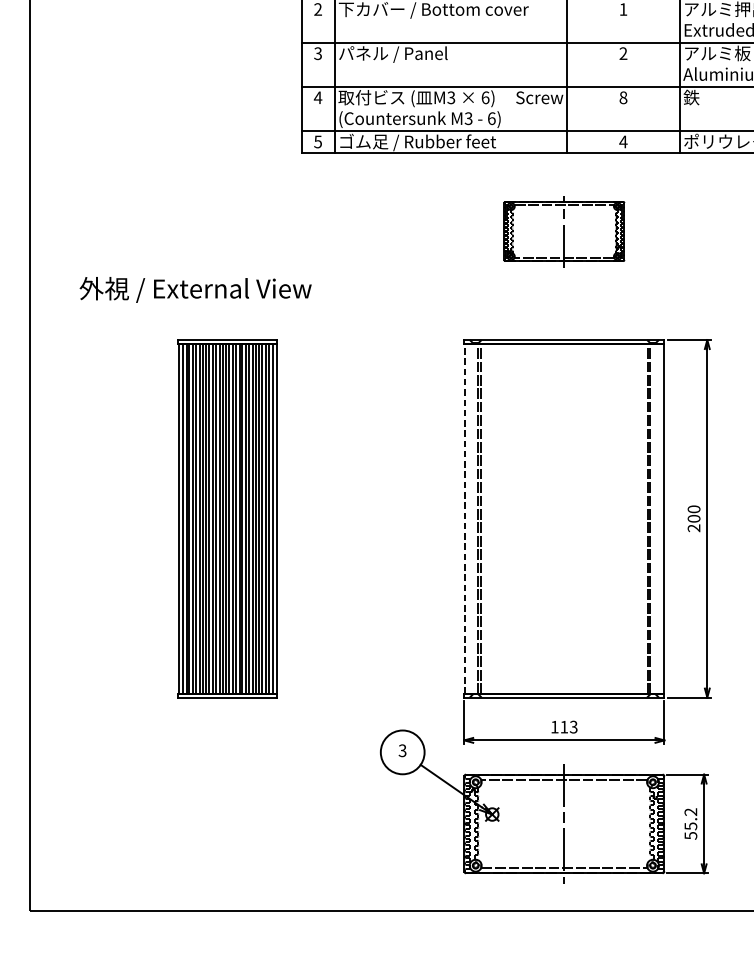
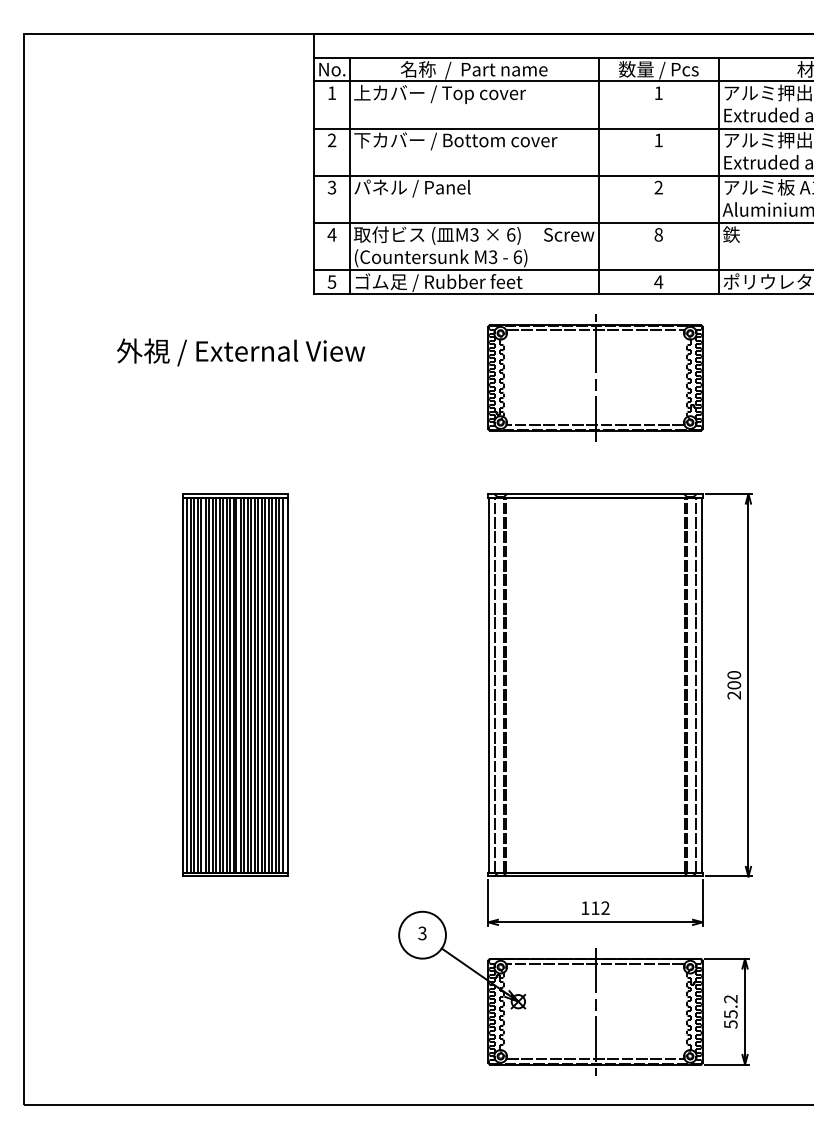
part: (564, 231) -> (595, 377), size x1.67
text: (196, 289) -> (241, 352), moved
line: (465, 518) -> (489, 684), dashed -> solid
line: (469, 518) -> (494, 684), added
line: (658, 518) -> (696, 684), added
text: (573, 727) -> (605, 908), 113 -> 112

